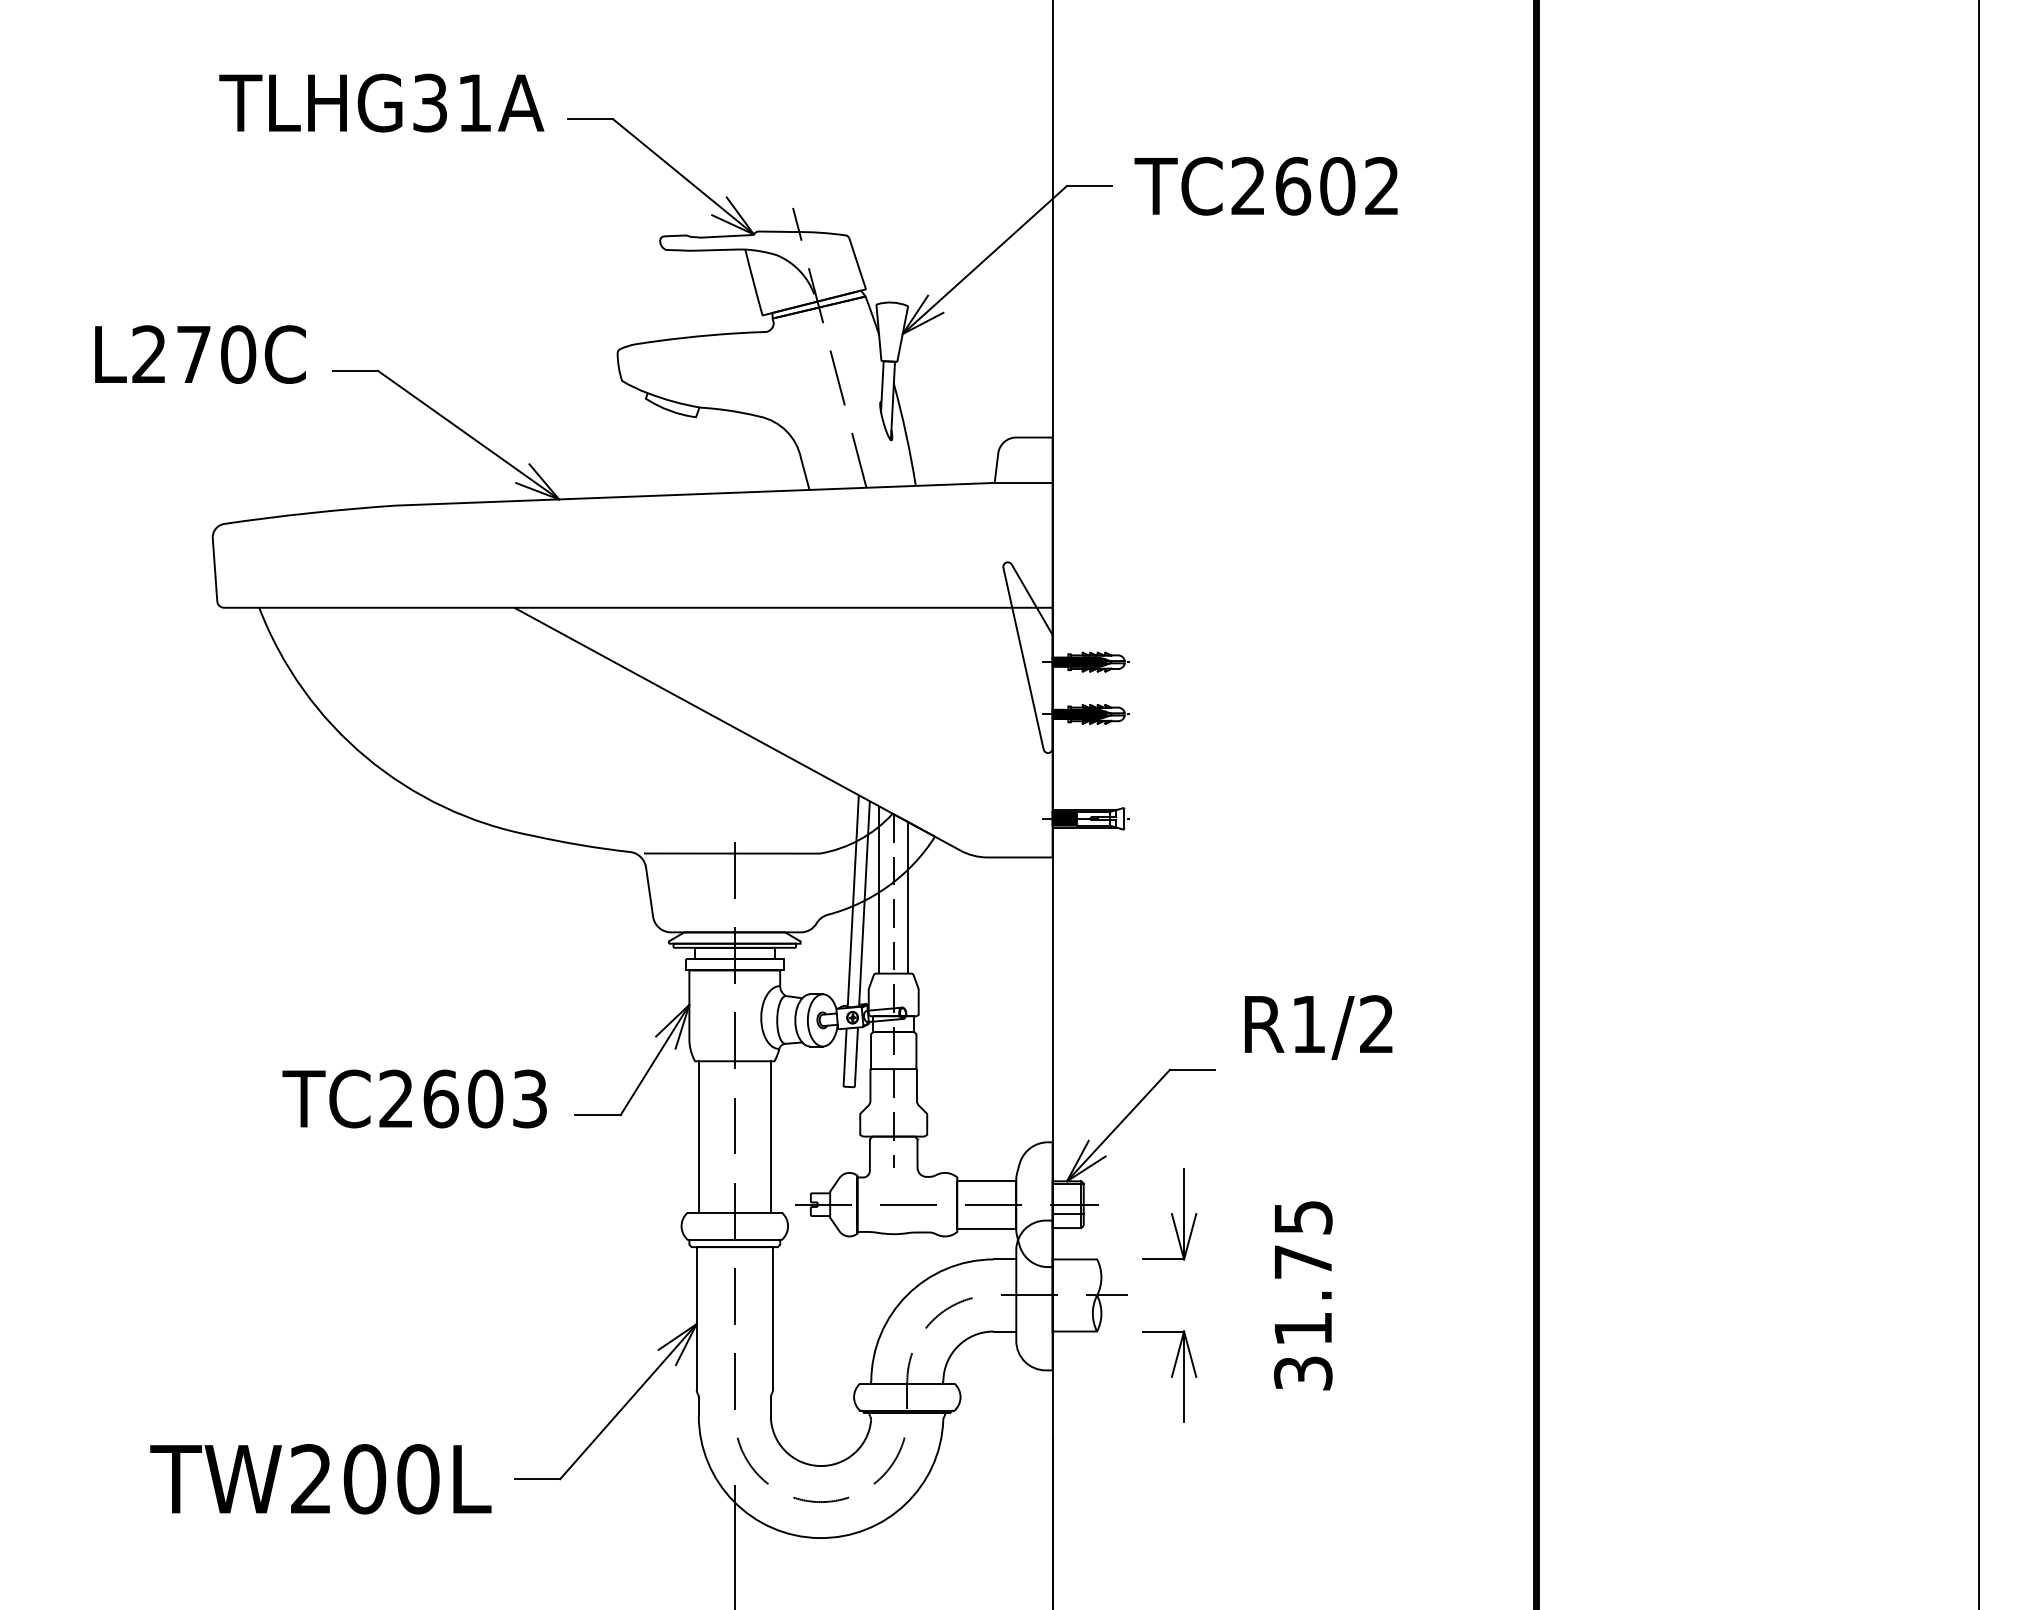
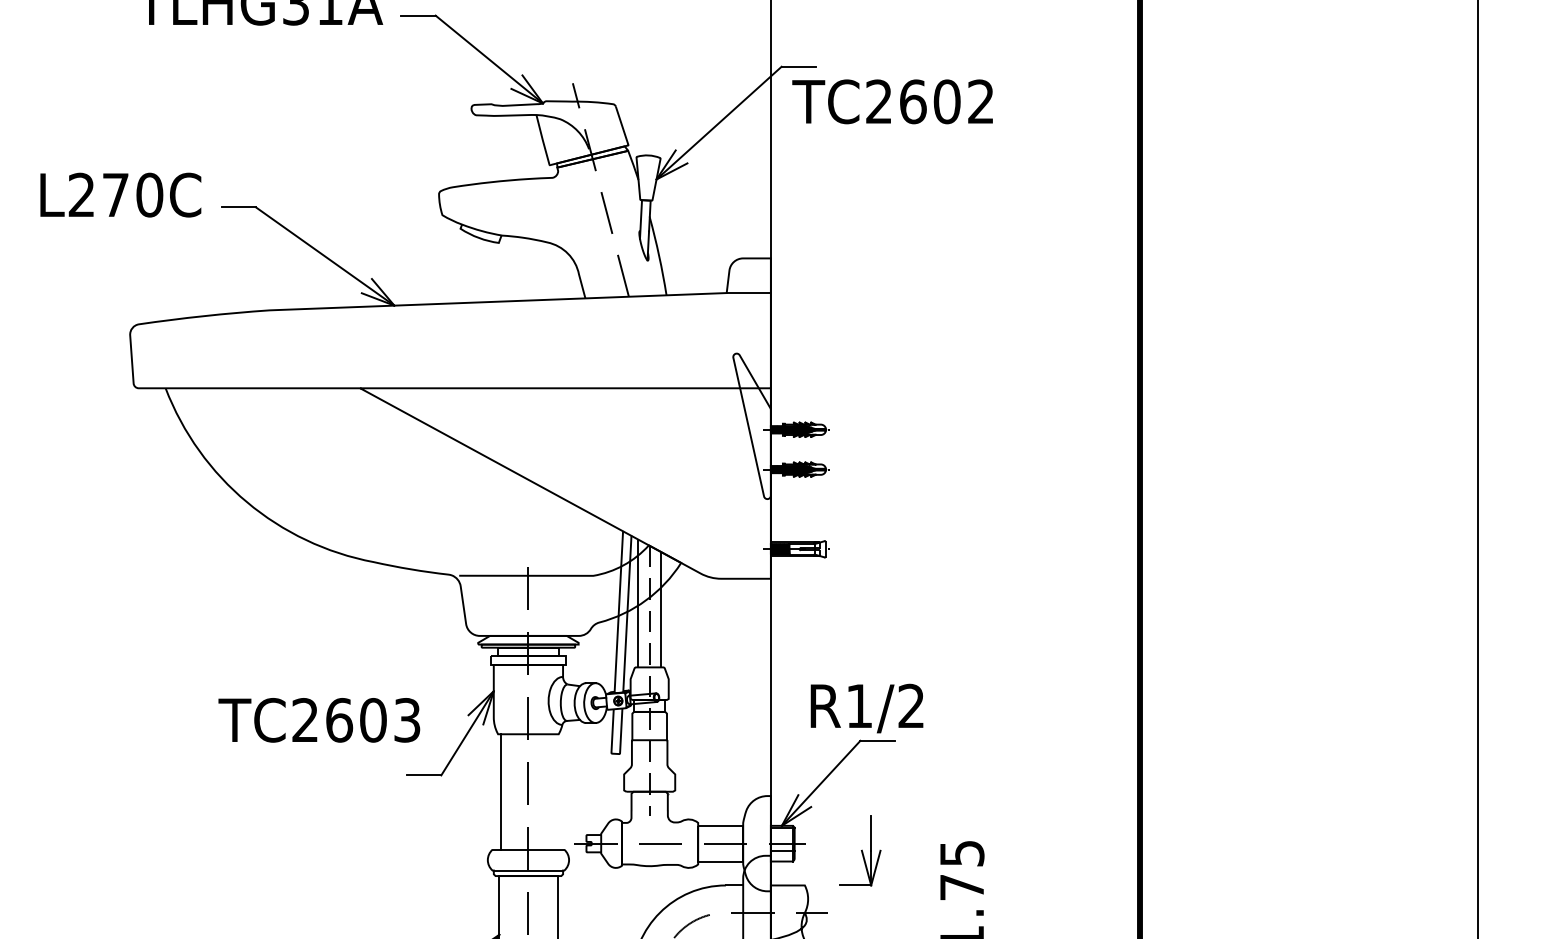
text: (1265, 186) -> (892, 101), moved
text: (1318, 1027) -> (866, 708), moved
text: (414, 1098) -> (319, 719), moved
line: (770, 1136) -> (555, 791), removed

